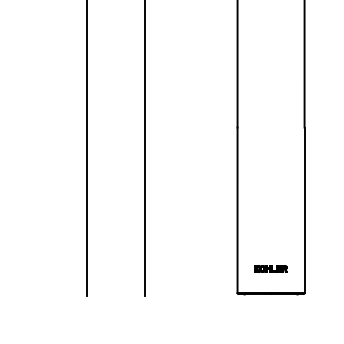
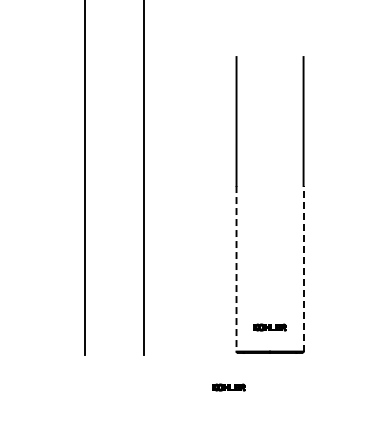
line: (237, 209) -> (236, 268), solid -> dashed
line: (304, 209) -> (303, 268), solid -> dashed
part: (229, 328) -> (228, 387), added

